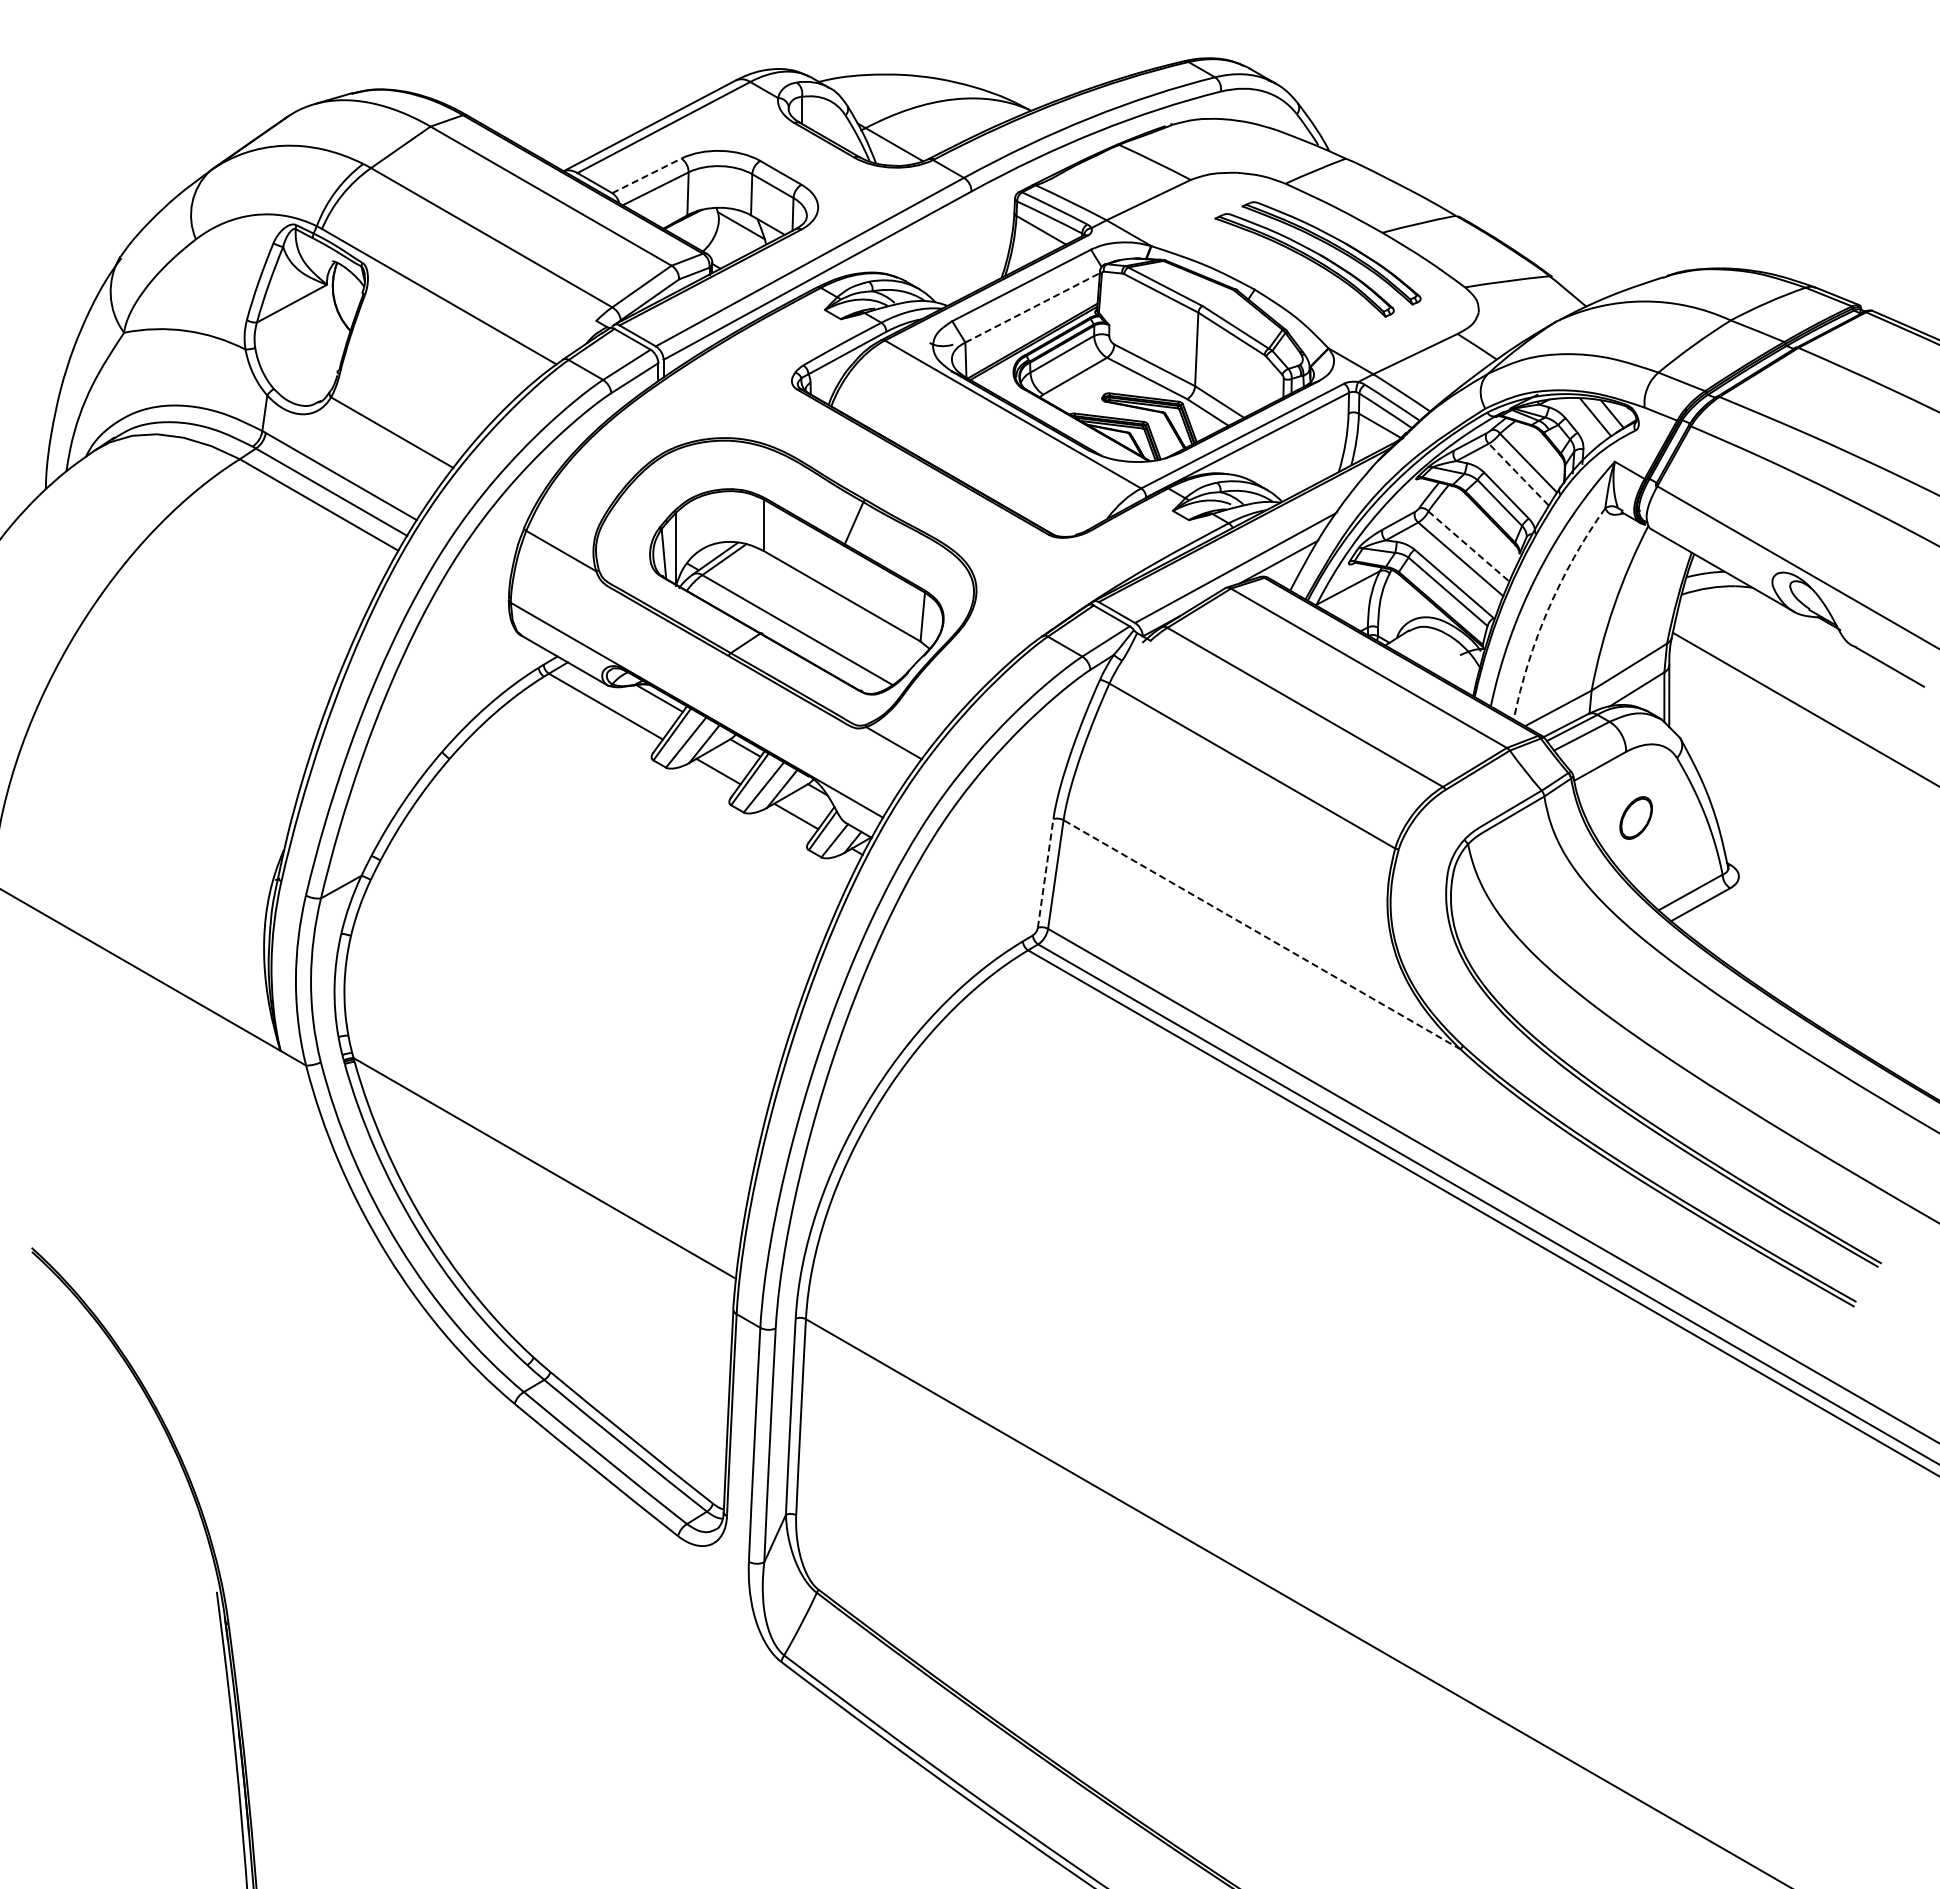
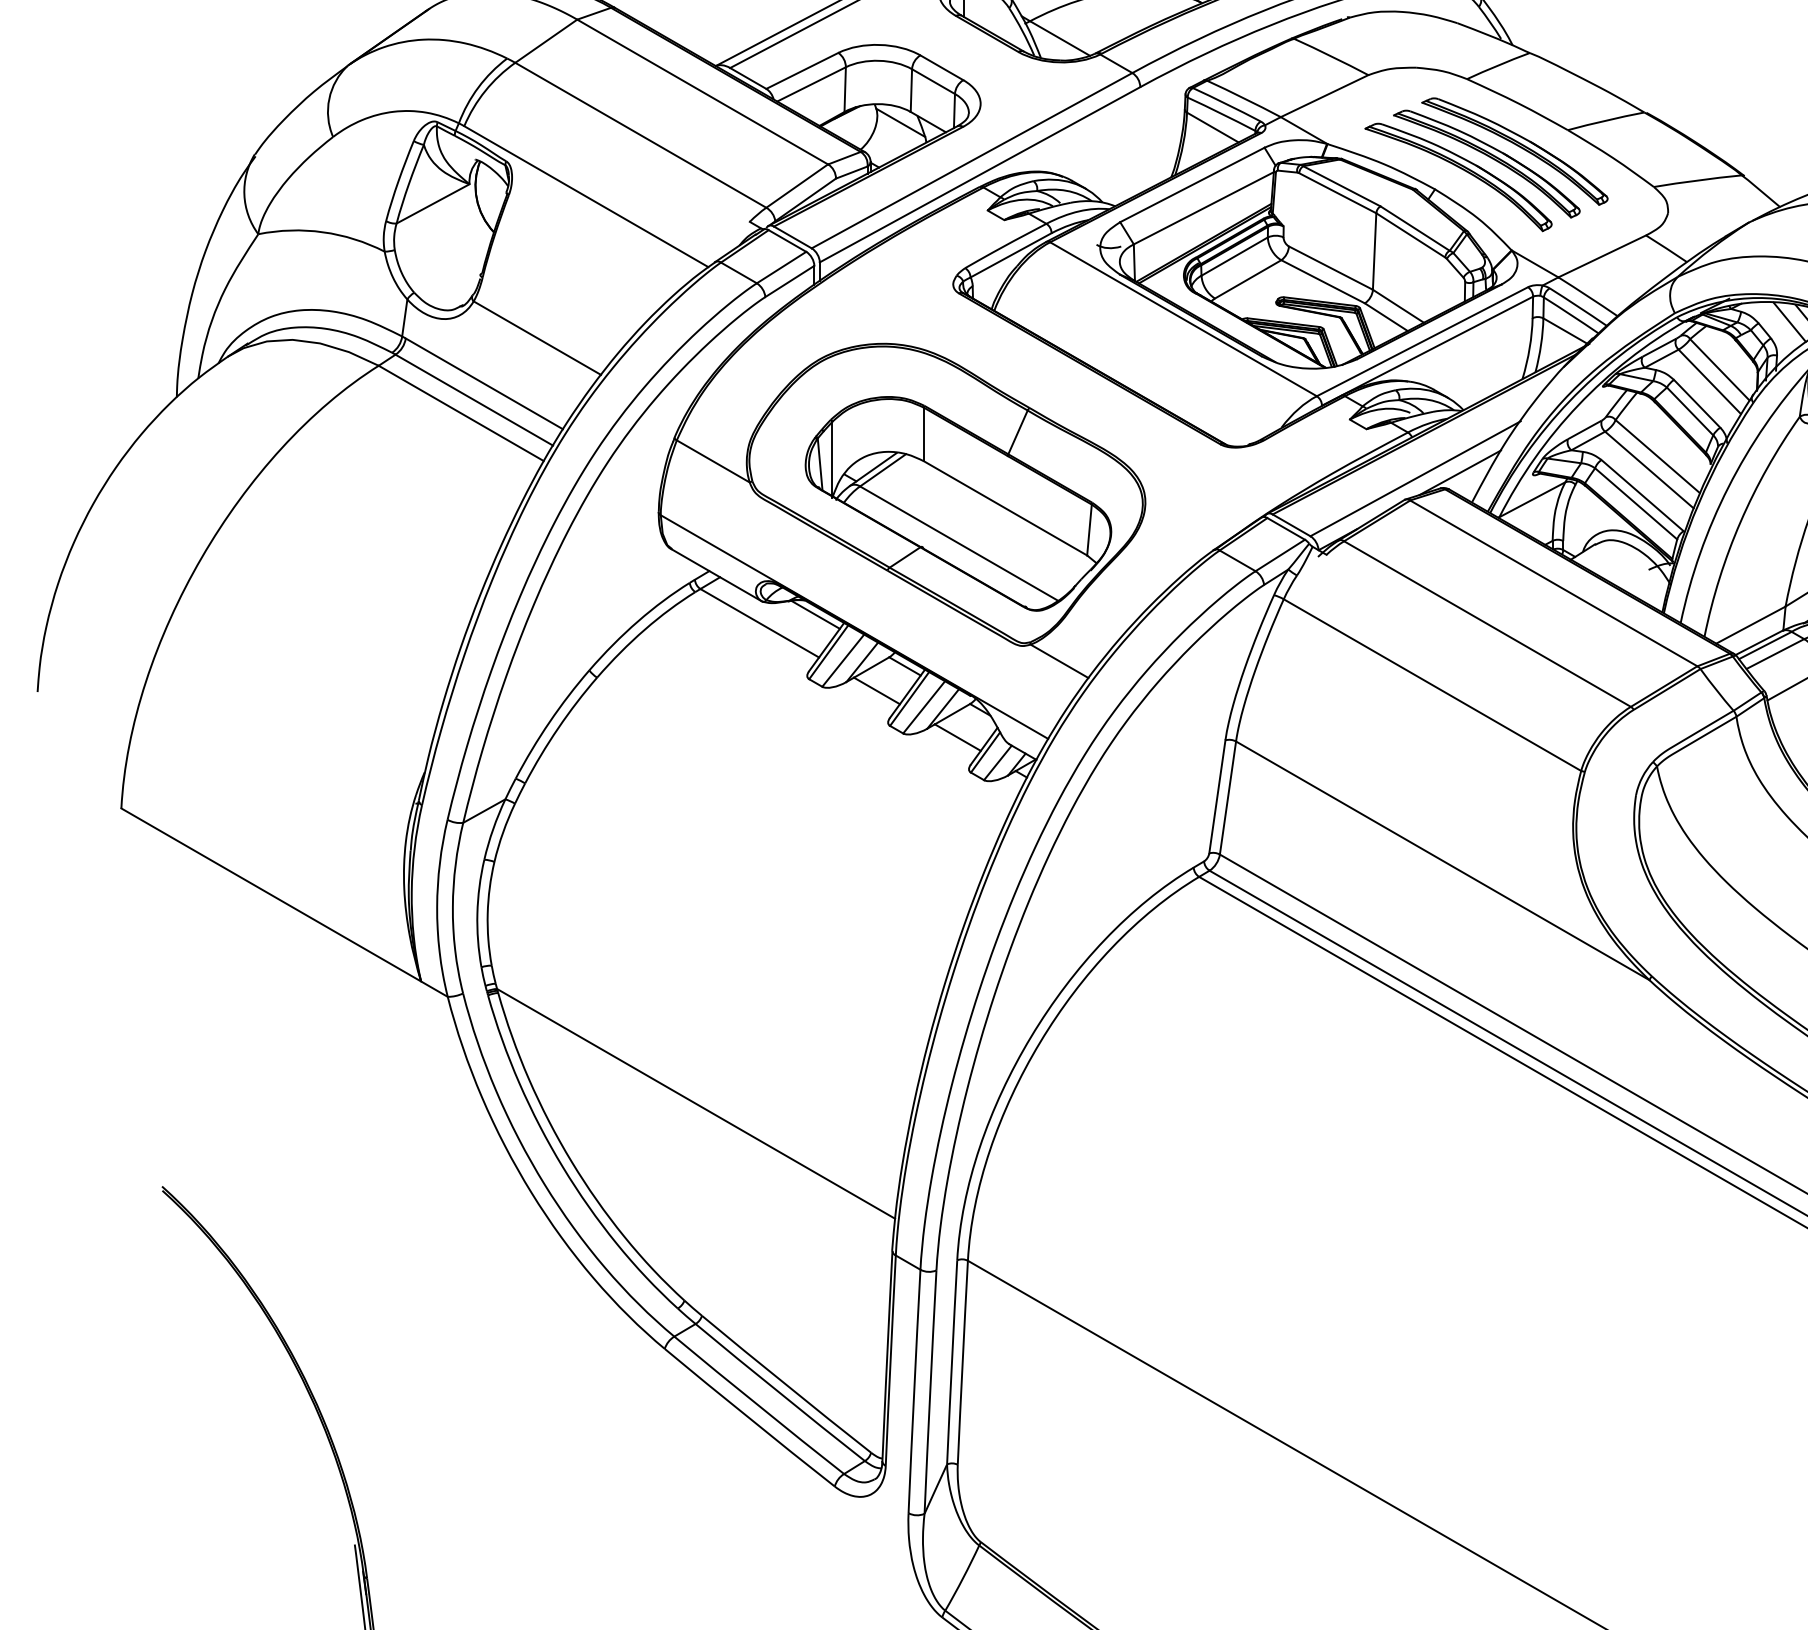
line: (646, 175) -> (801, 70), dashed -> solid
part: (1281, 271) -> (1462, 170), added
line: (1032, 307) -> (1203, 207), dashed -> solid
line: (1518, 474) -> (1709, 381), dashed -> solid
line: (1468, 546) -> (1657, 456), dashed -> solid
arc: (1548, 609) -> (1740, 522), dashed -> solid
line: (1045, 873) -> (1217, 796), dashed -> solid
line: (1261, 934) -> (1442, 860), dashed -> solid

